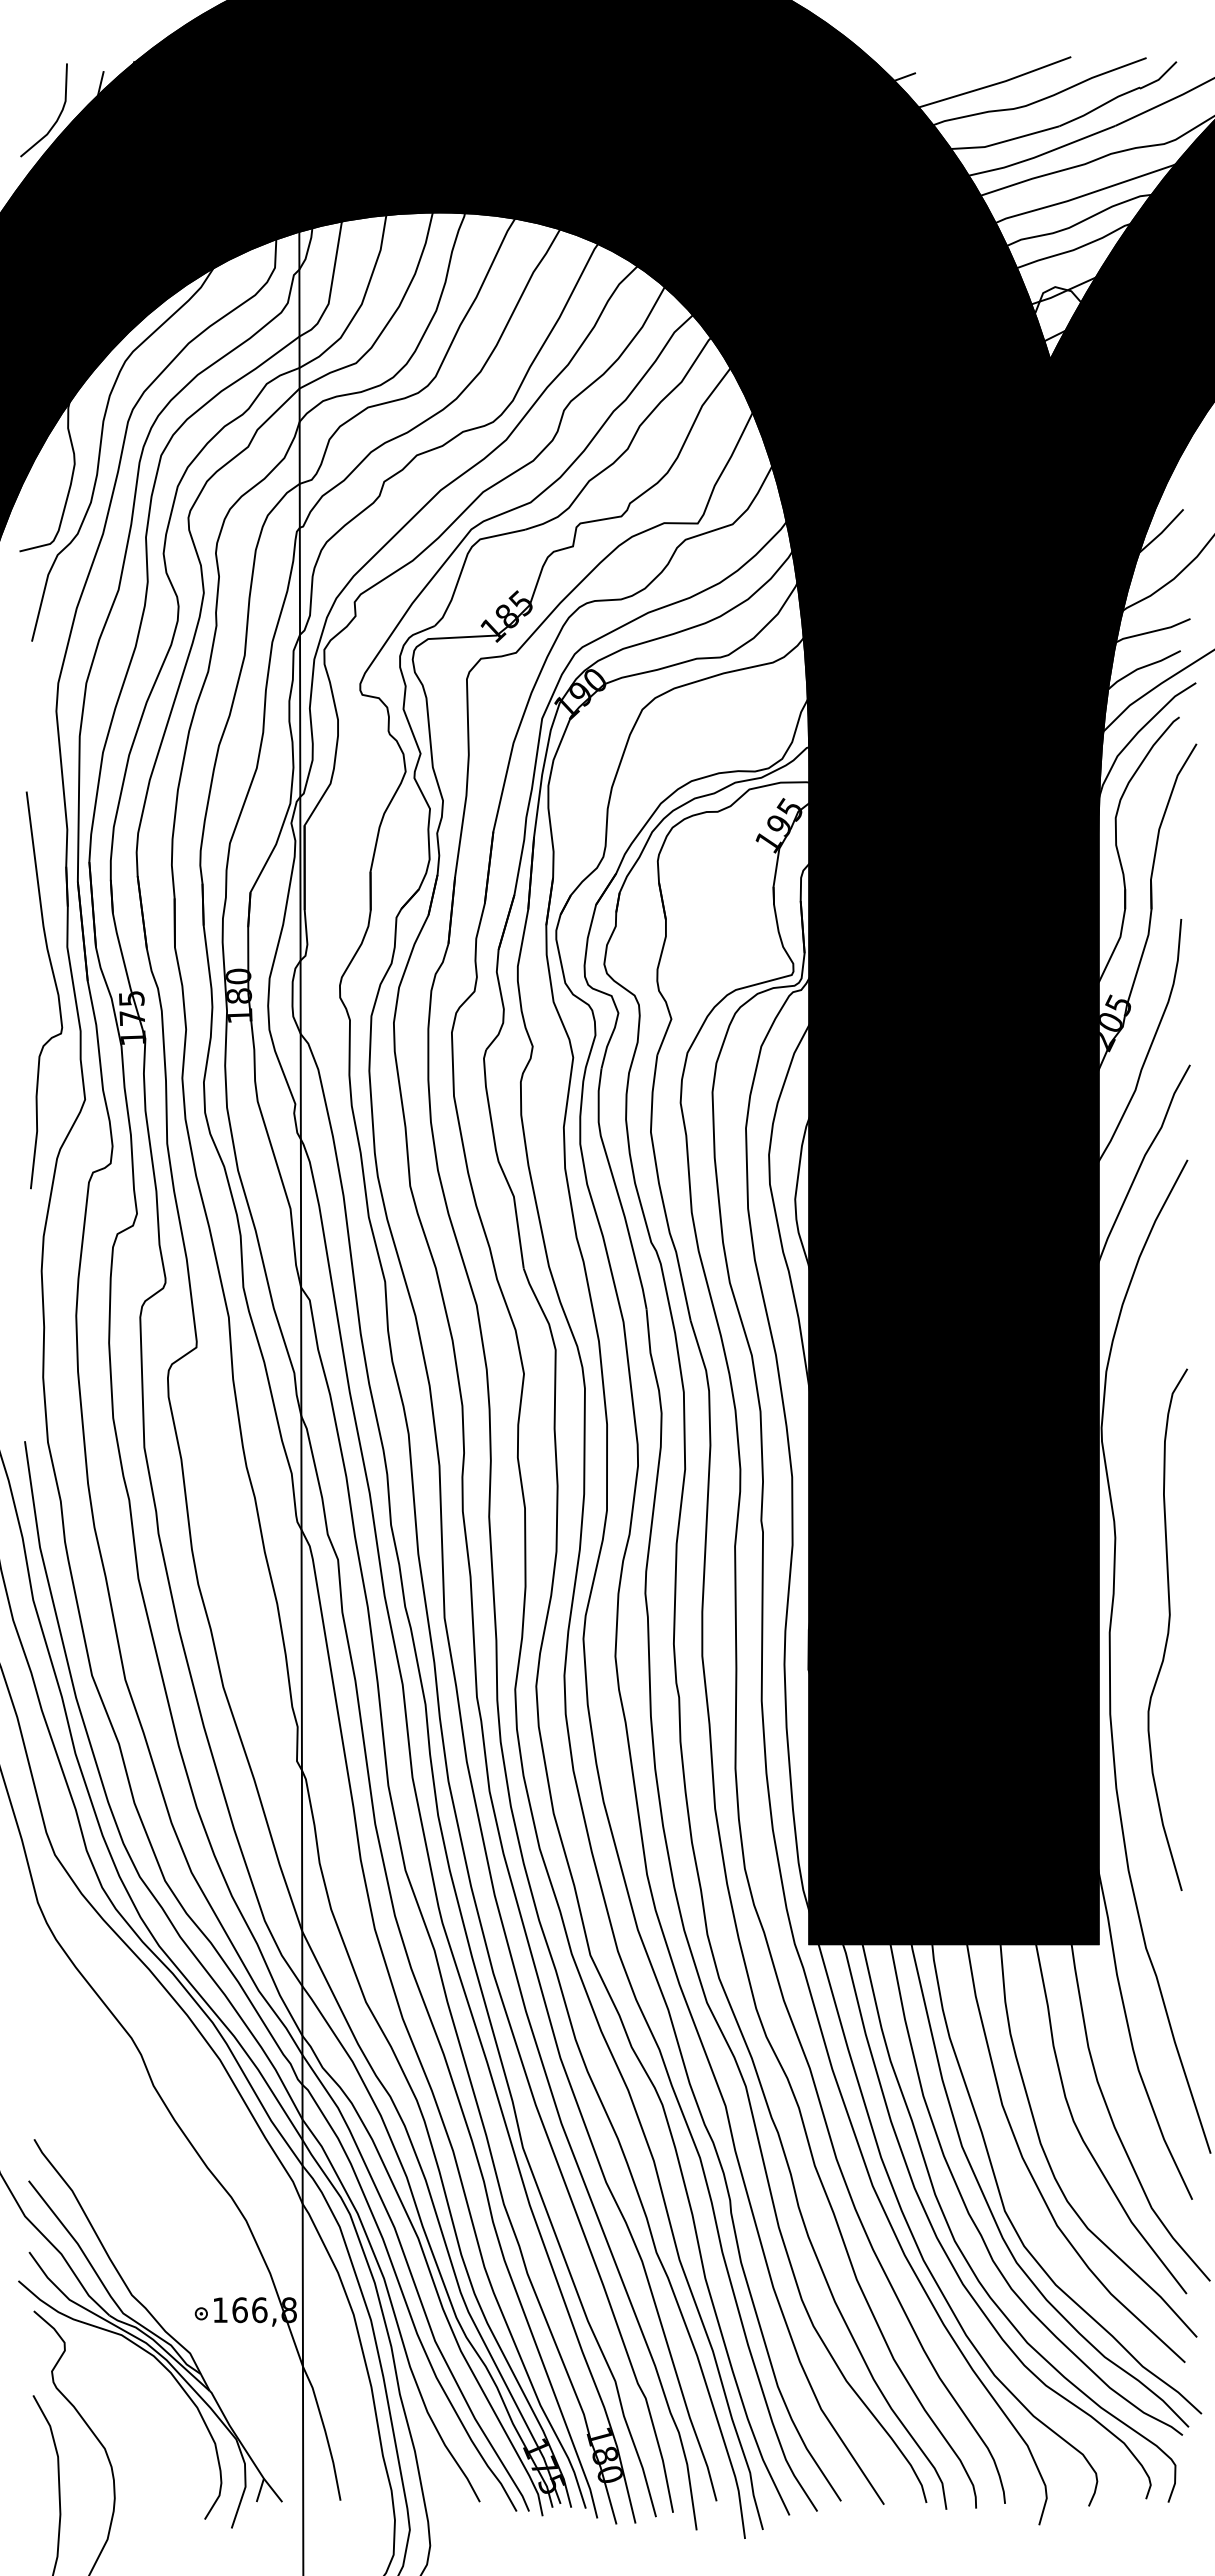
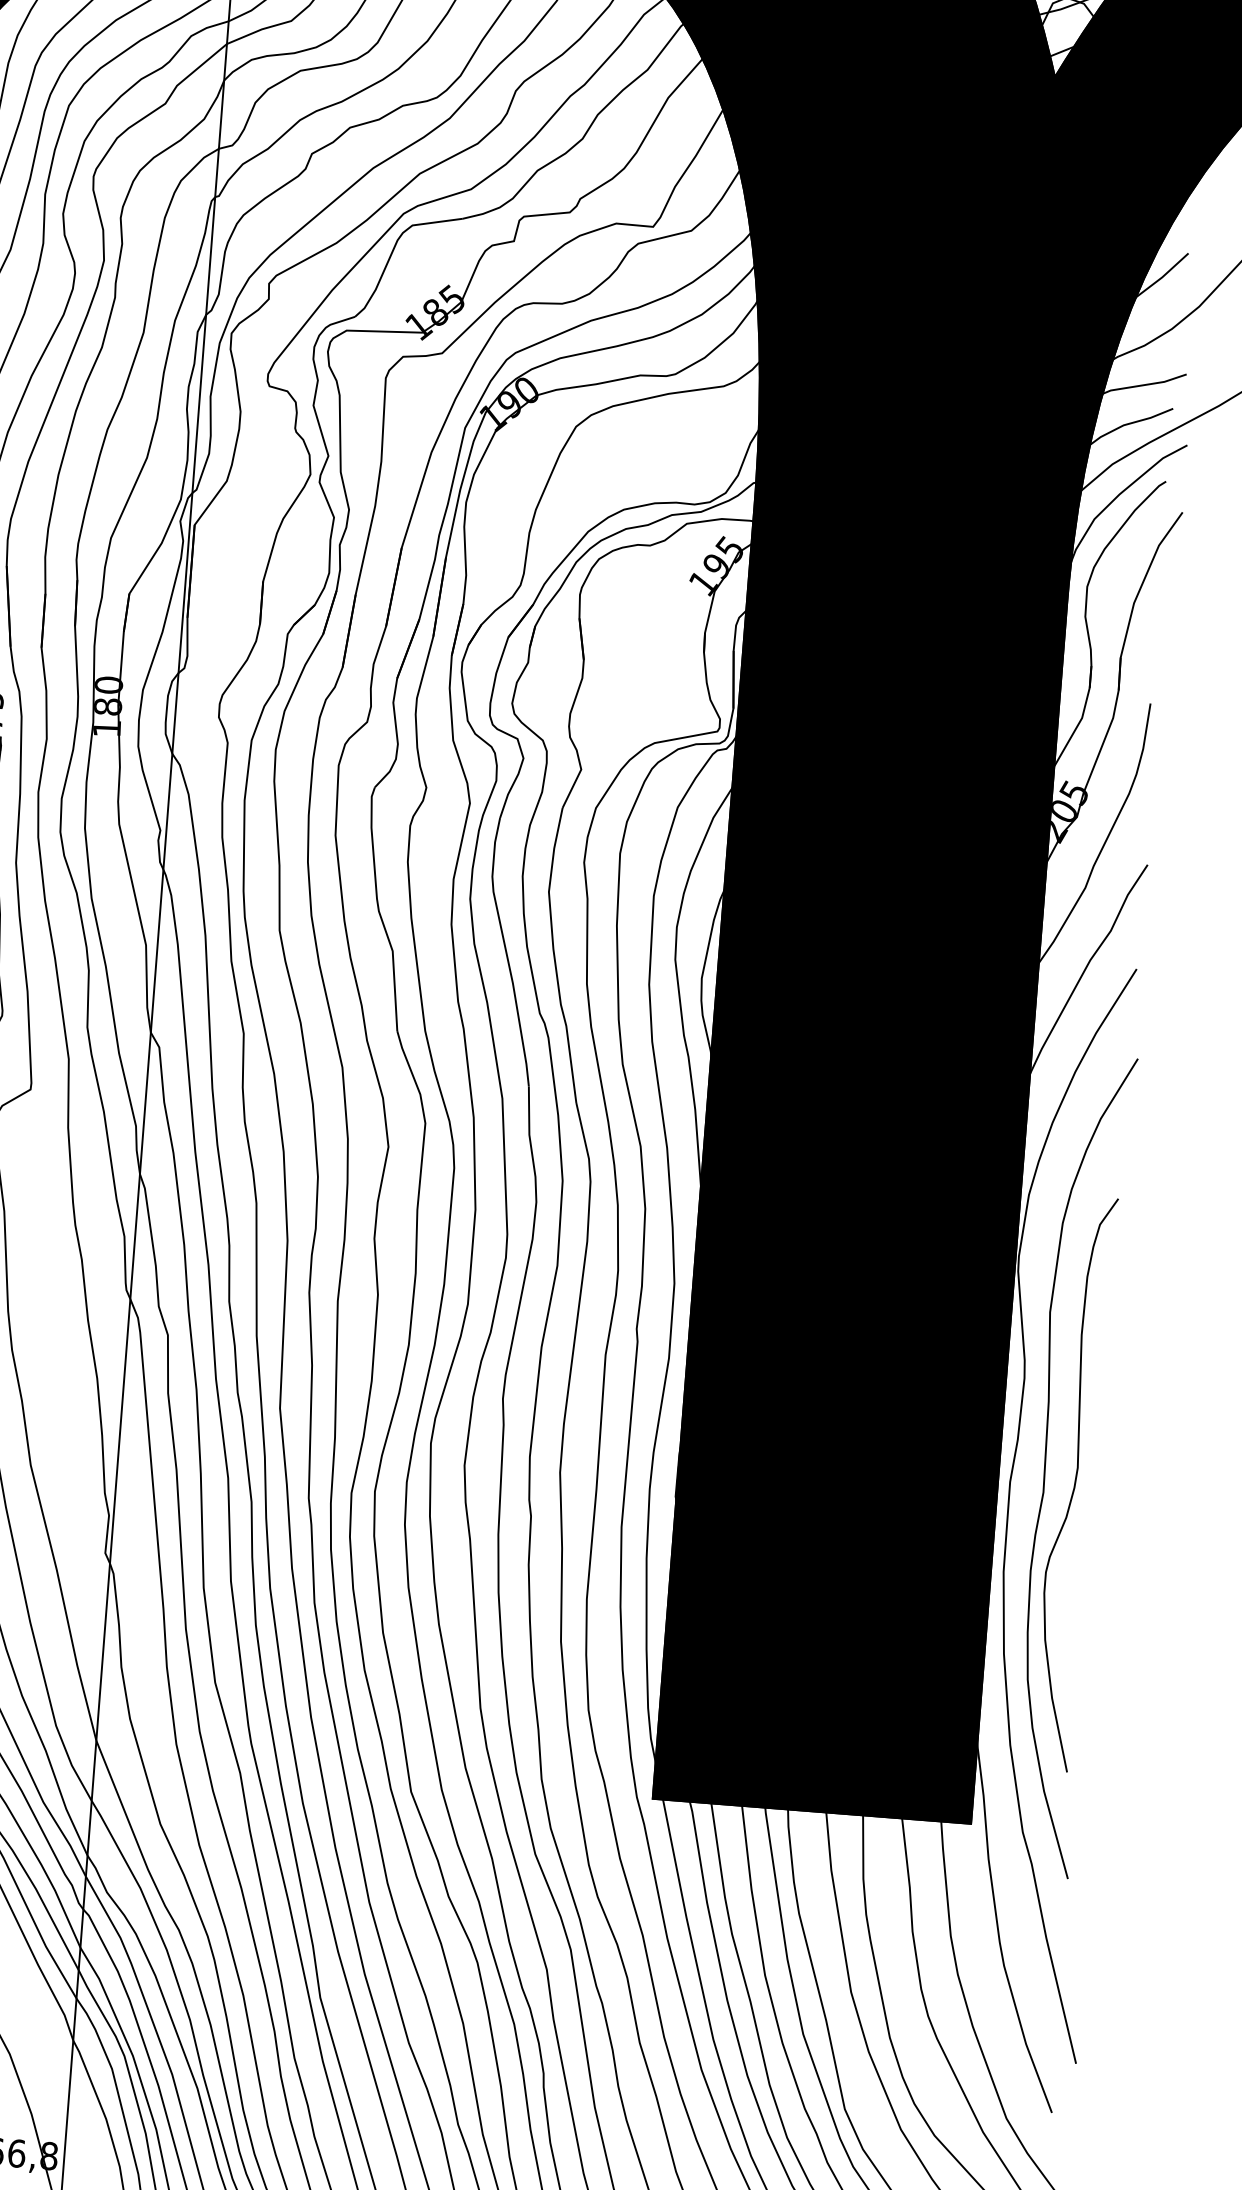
curve: (1141, 1618) -> (1046, 1469), added

